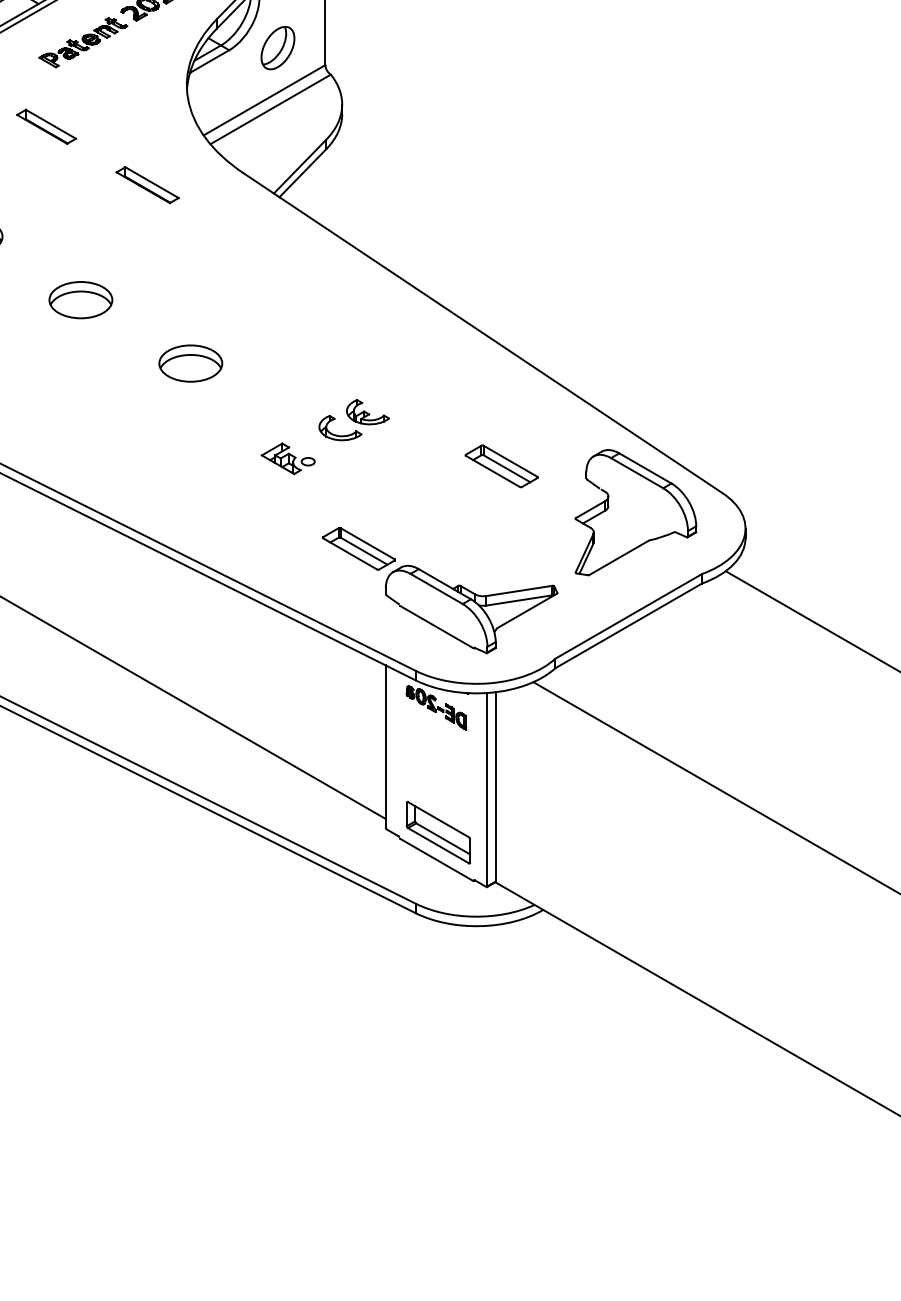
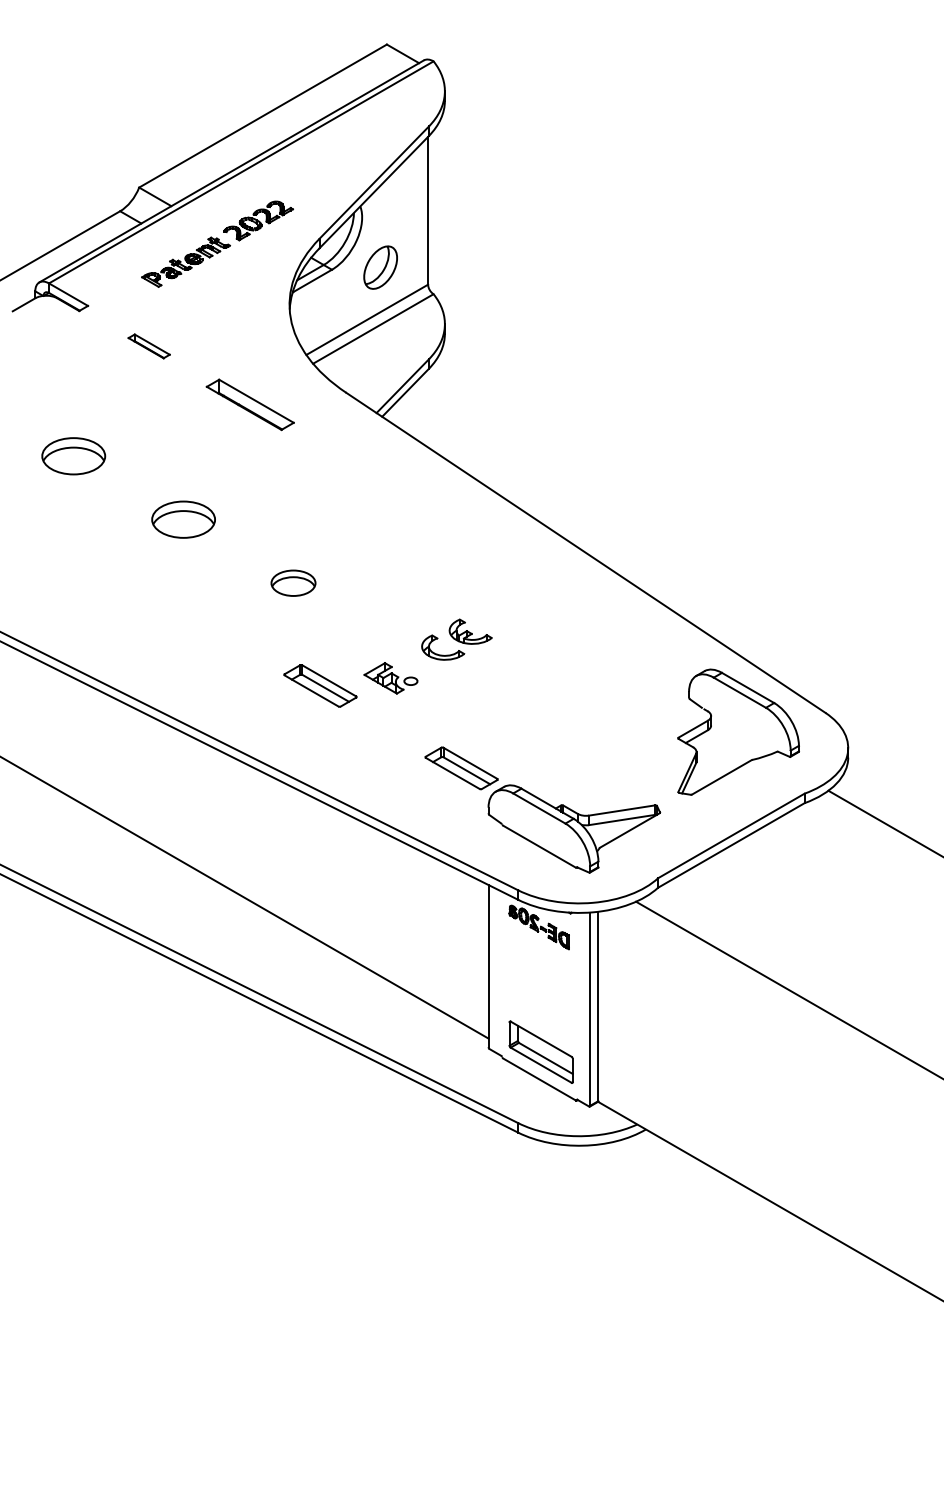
part: (45, 126) -> (148, 346), size x0.7
part: (147, 184) -> (250, 404), size x1.4
part: (190, 363) -> (293, 583), size x0.7
part: (501, 465) -> (320, 685), moved

